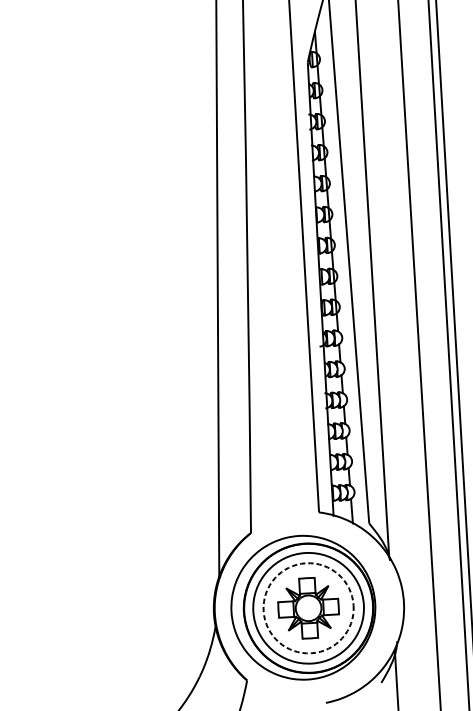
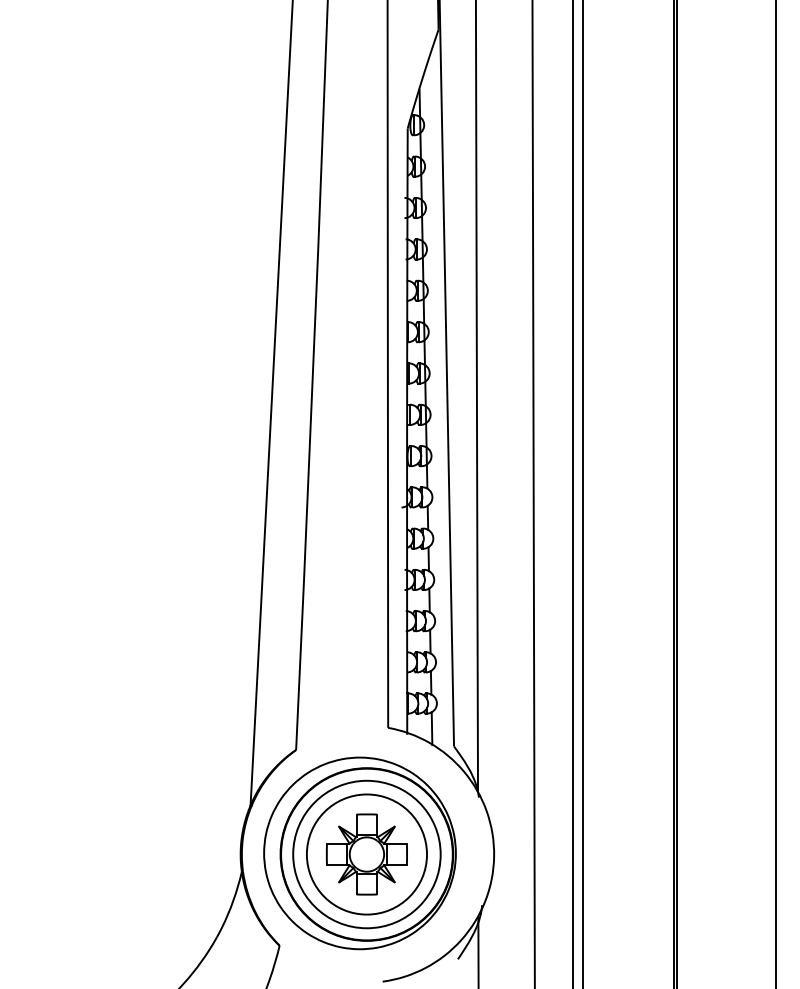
circle: (308, 608) -> (366, 854), dashed -> solid

